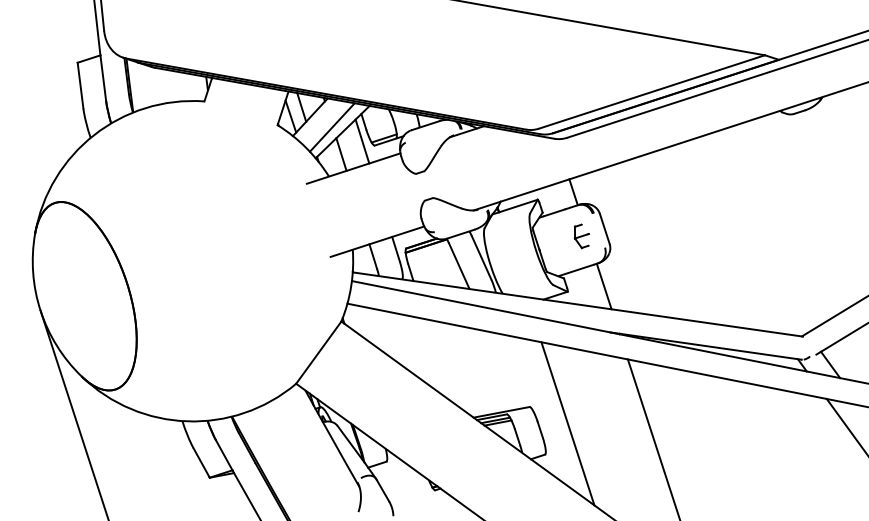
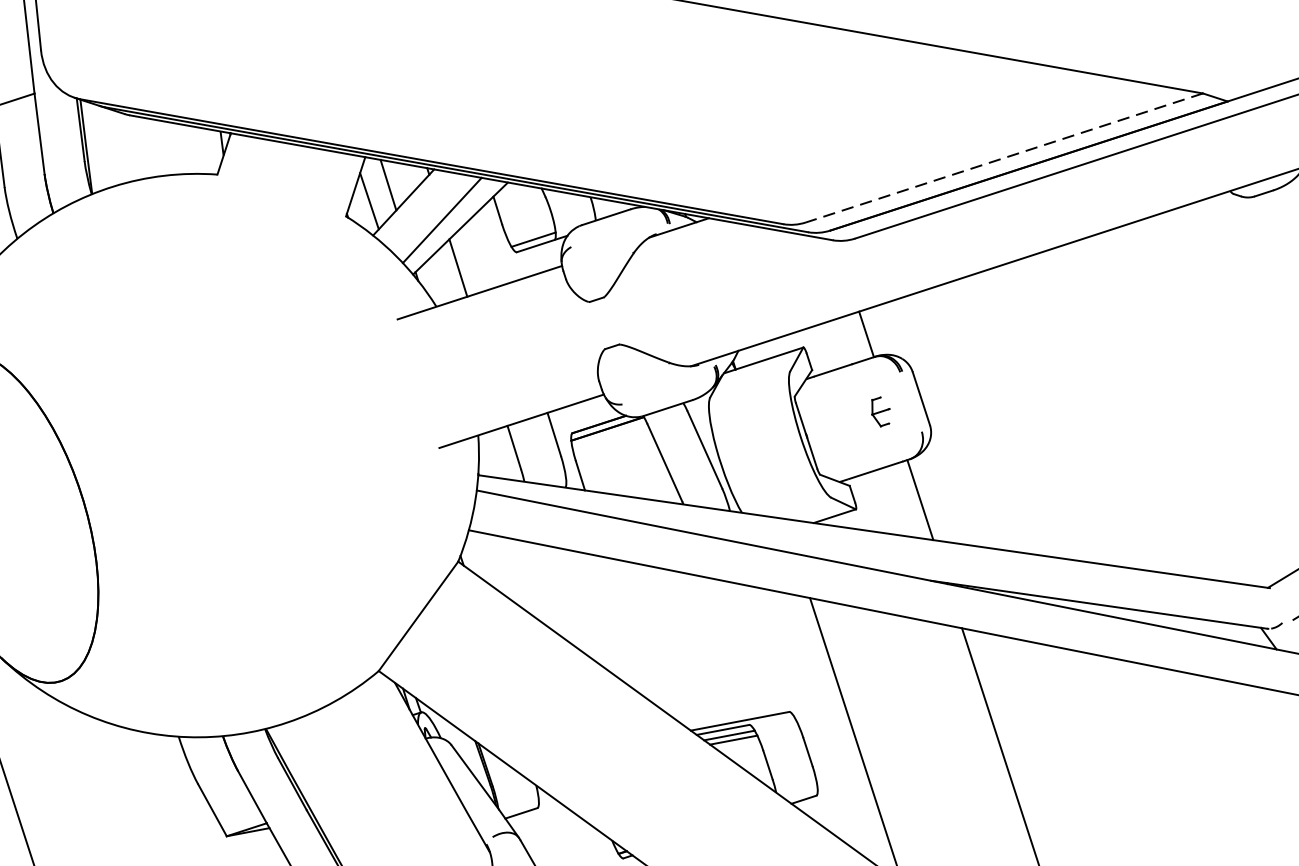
line: (652, 91) -> (1005, 157), solid -> dashed
line: (362, 141) -> (495, 245), removed
part: (581, 236) -> (880, 412), size x0.7

